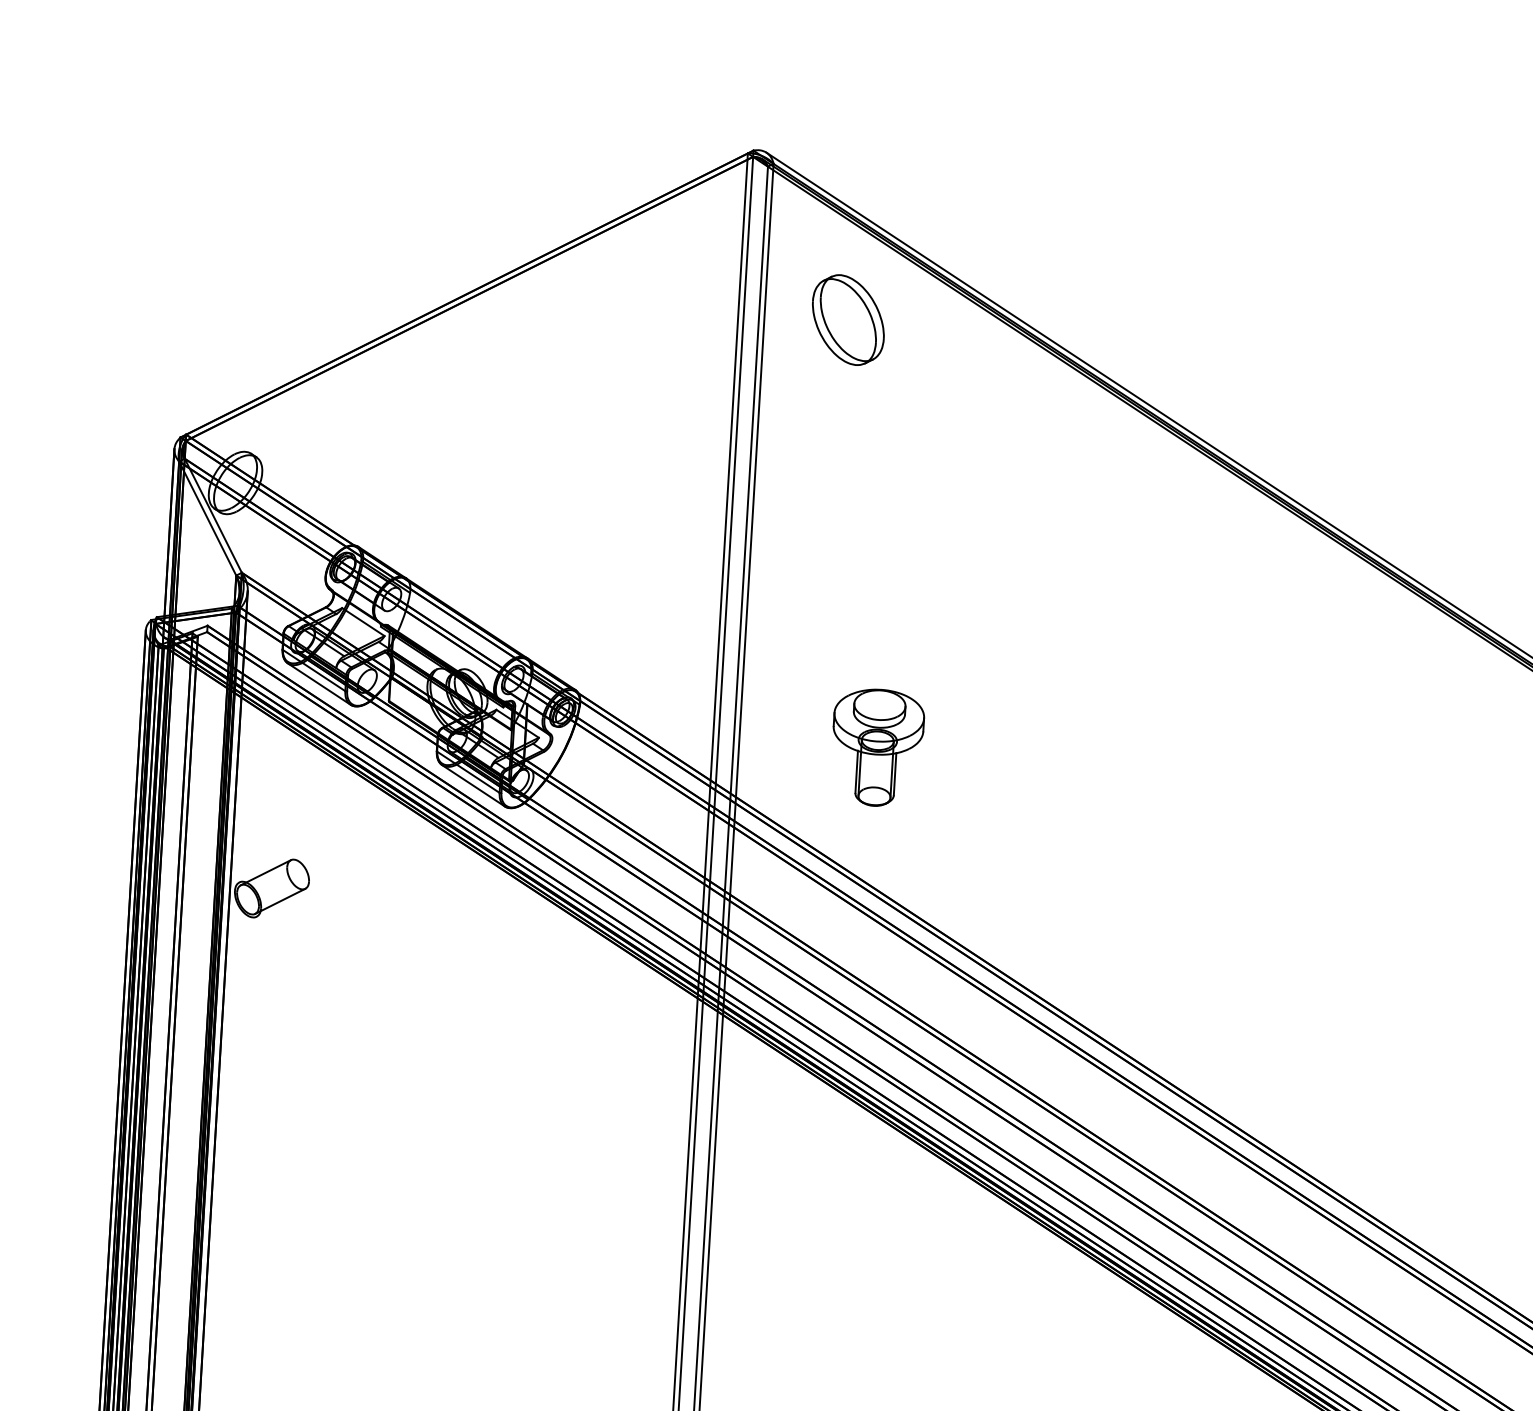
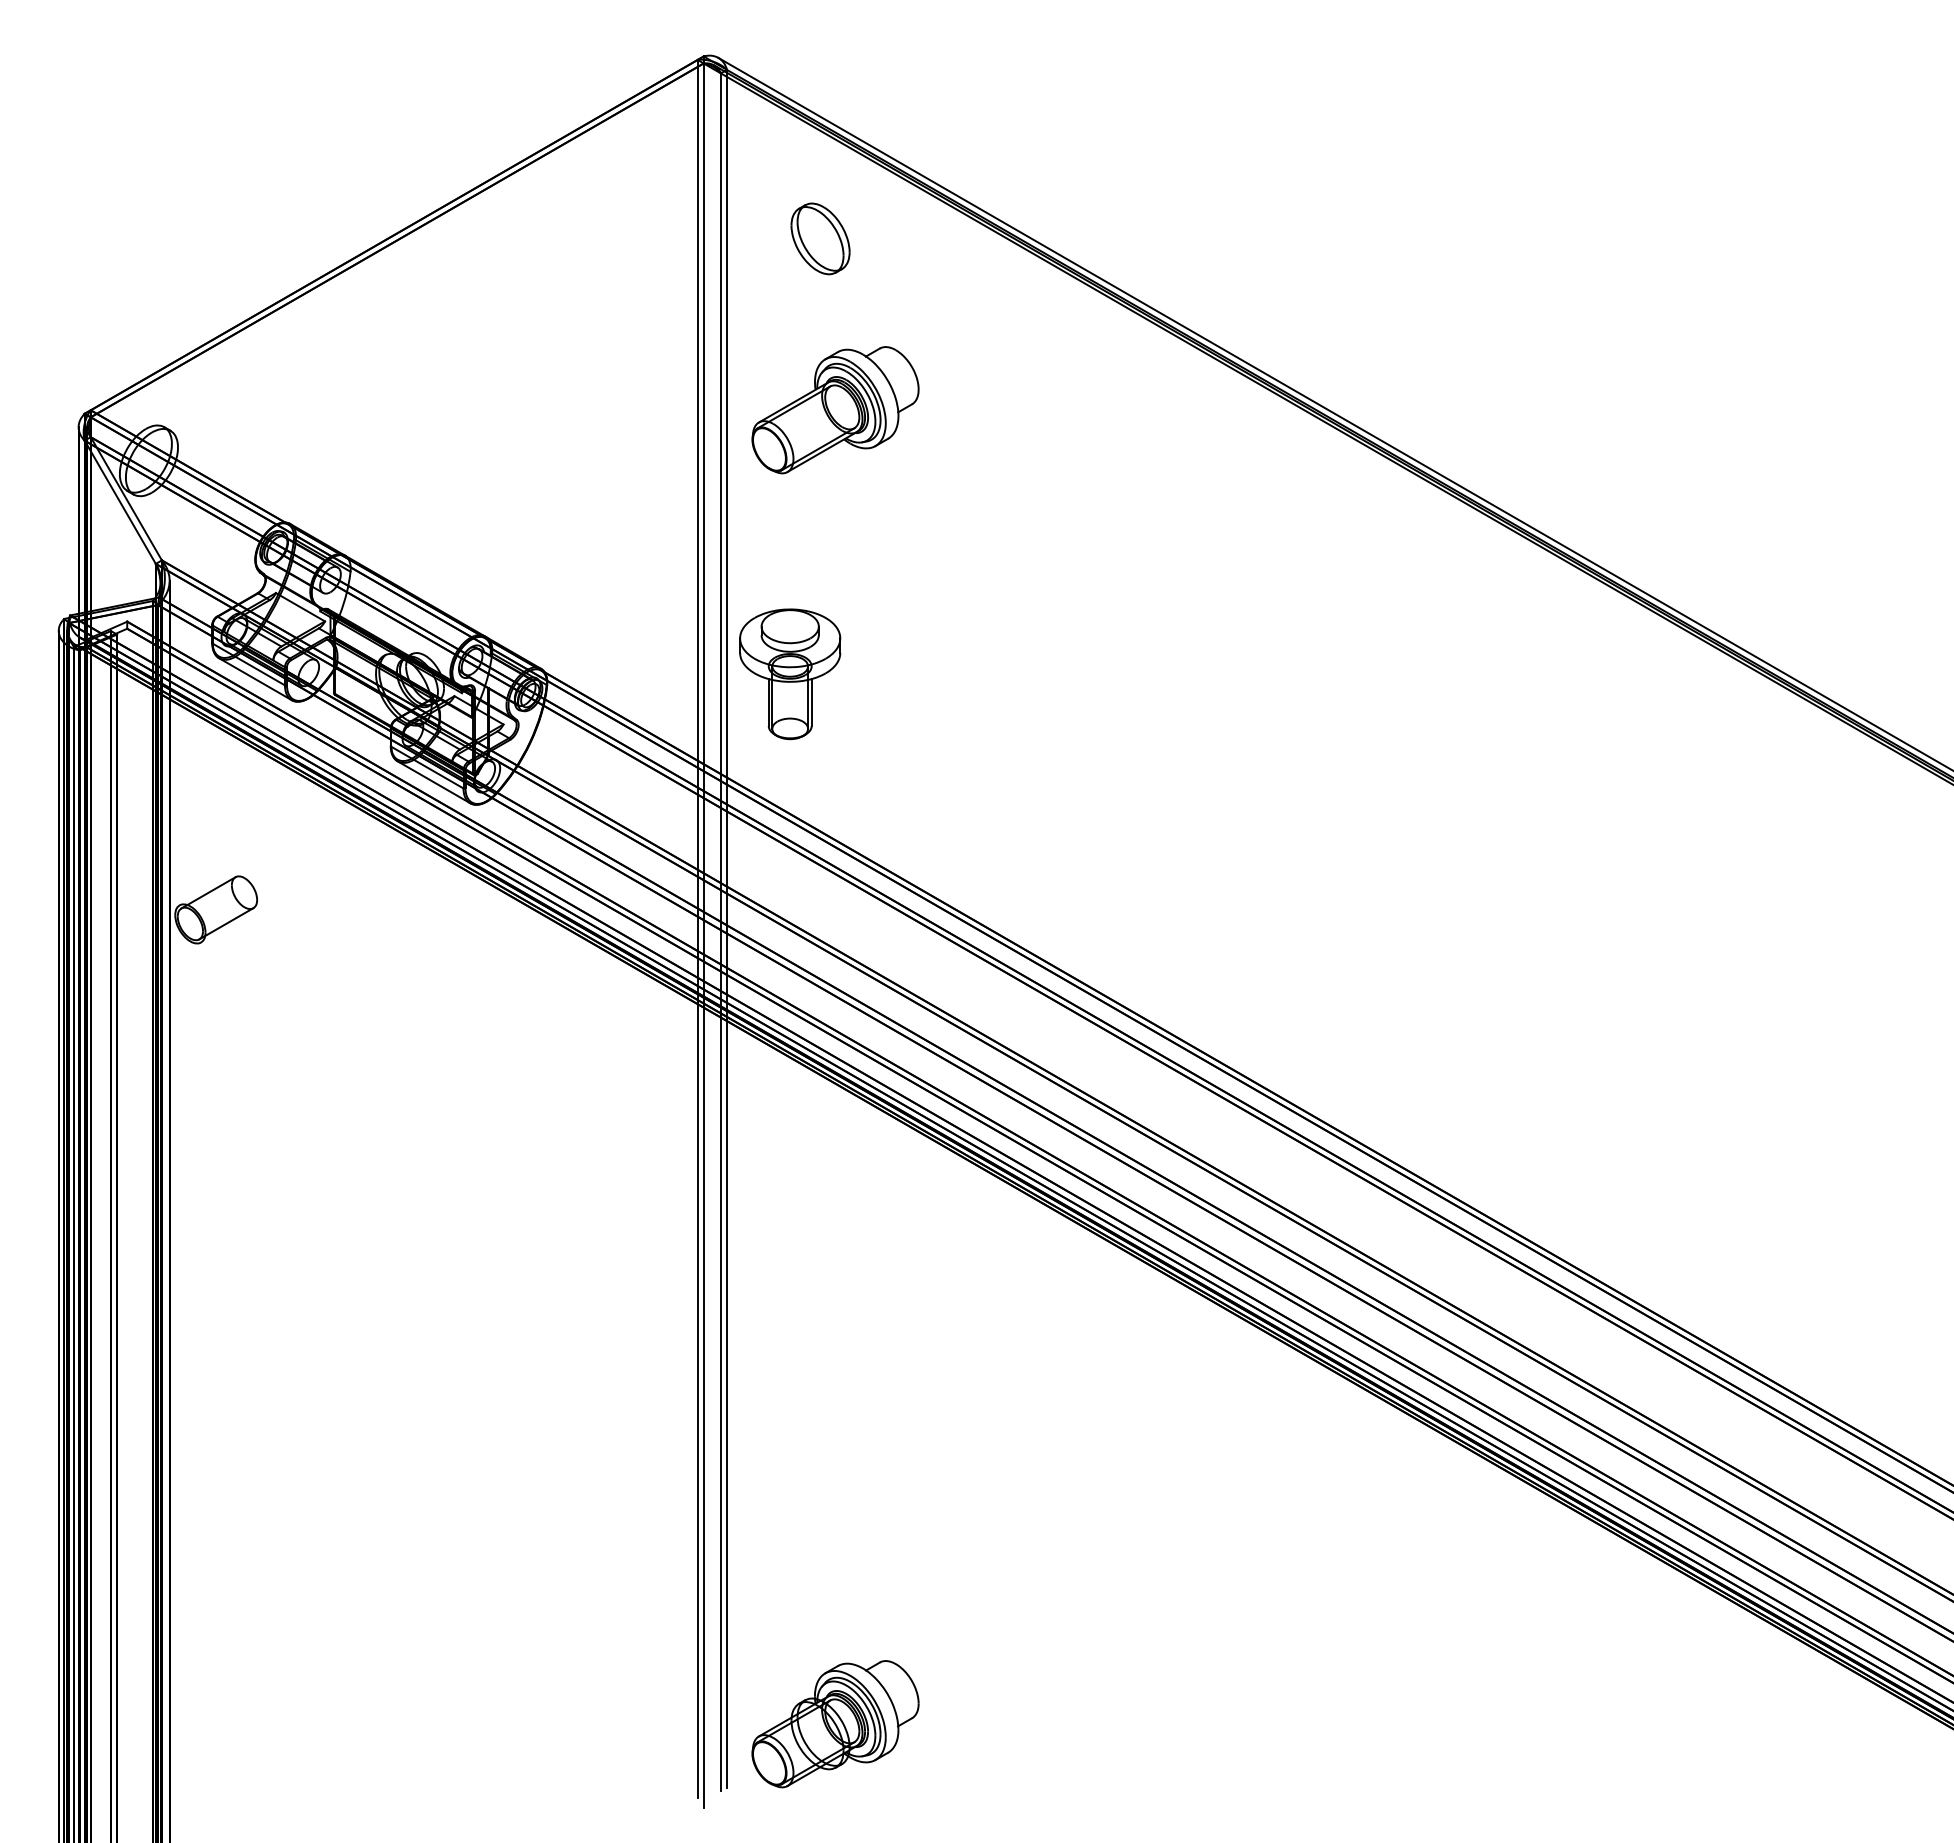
part: (848, 319) -> (820, 238), size x0.71
part: (852, 474) -> (835, 410), added
part: (877, 748) -> (790, 674), moved

